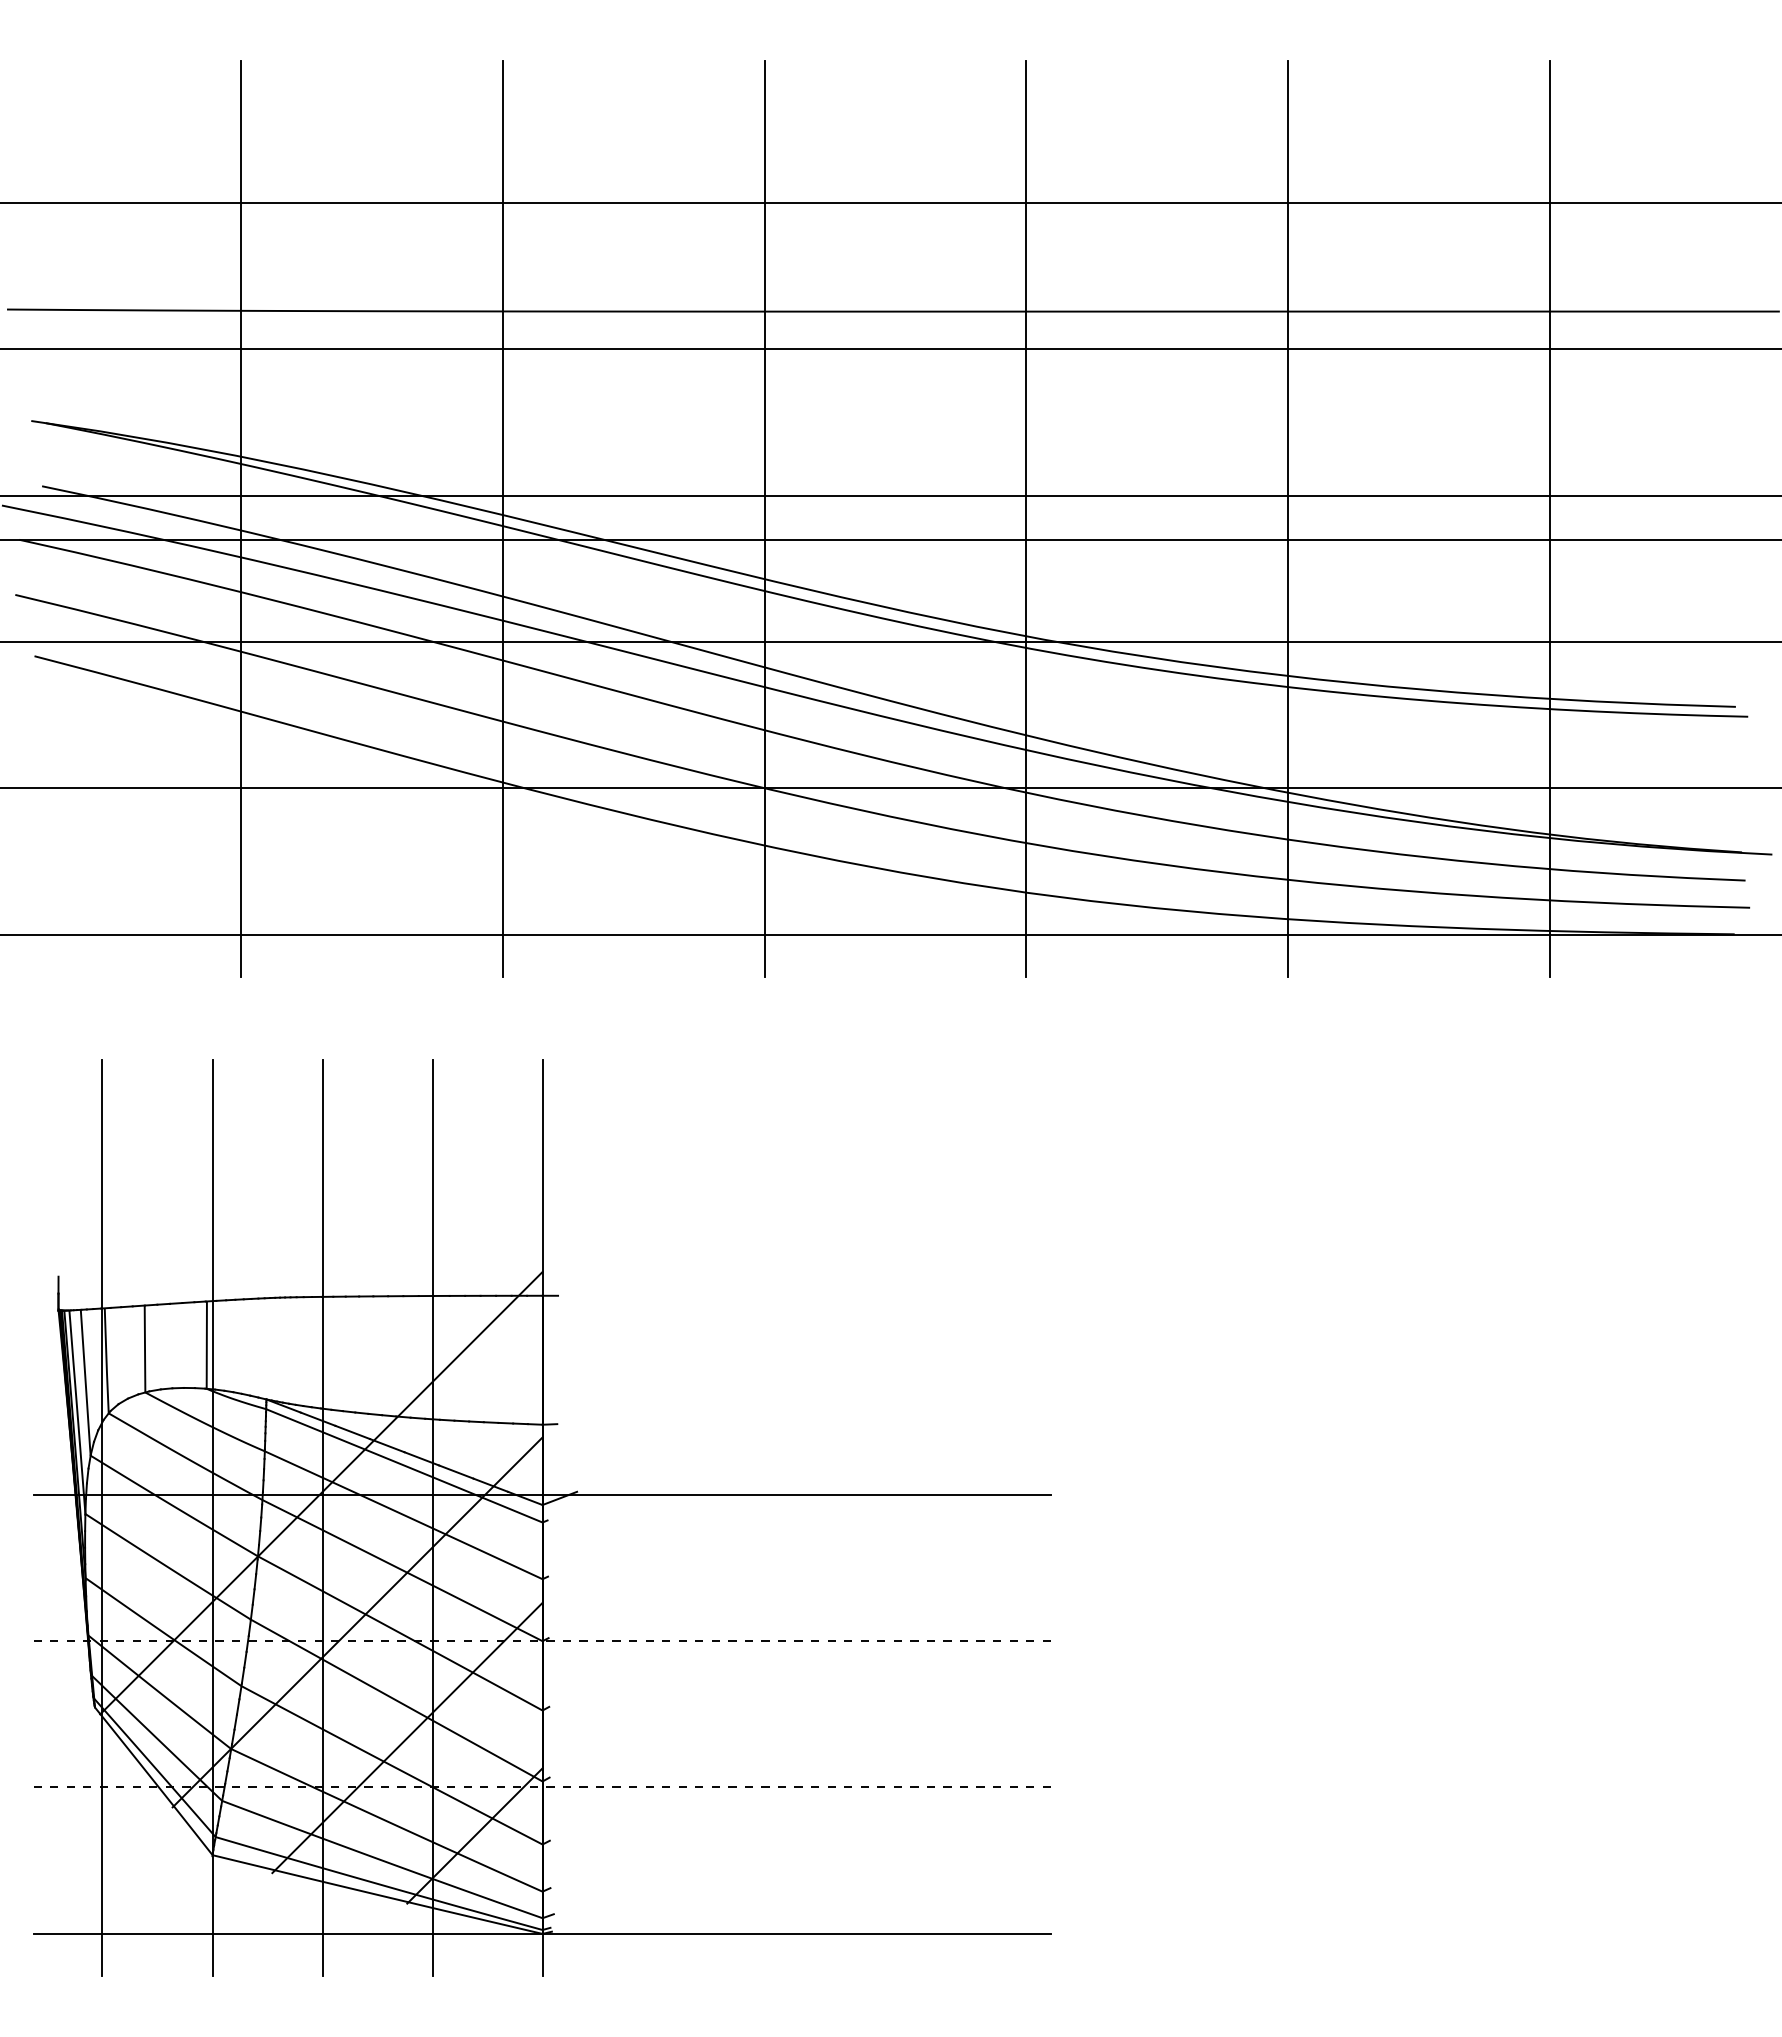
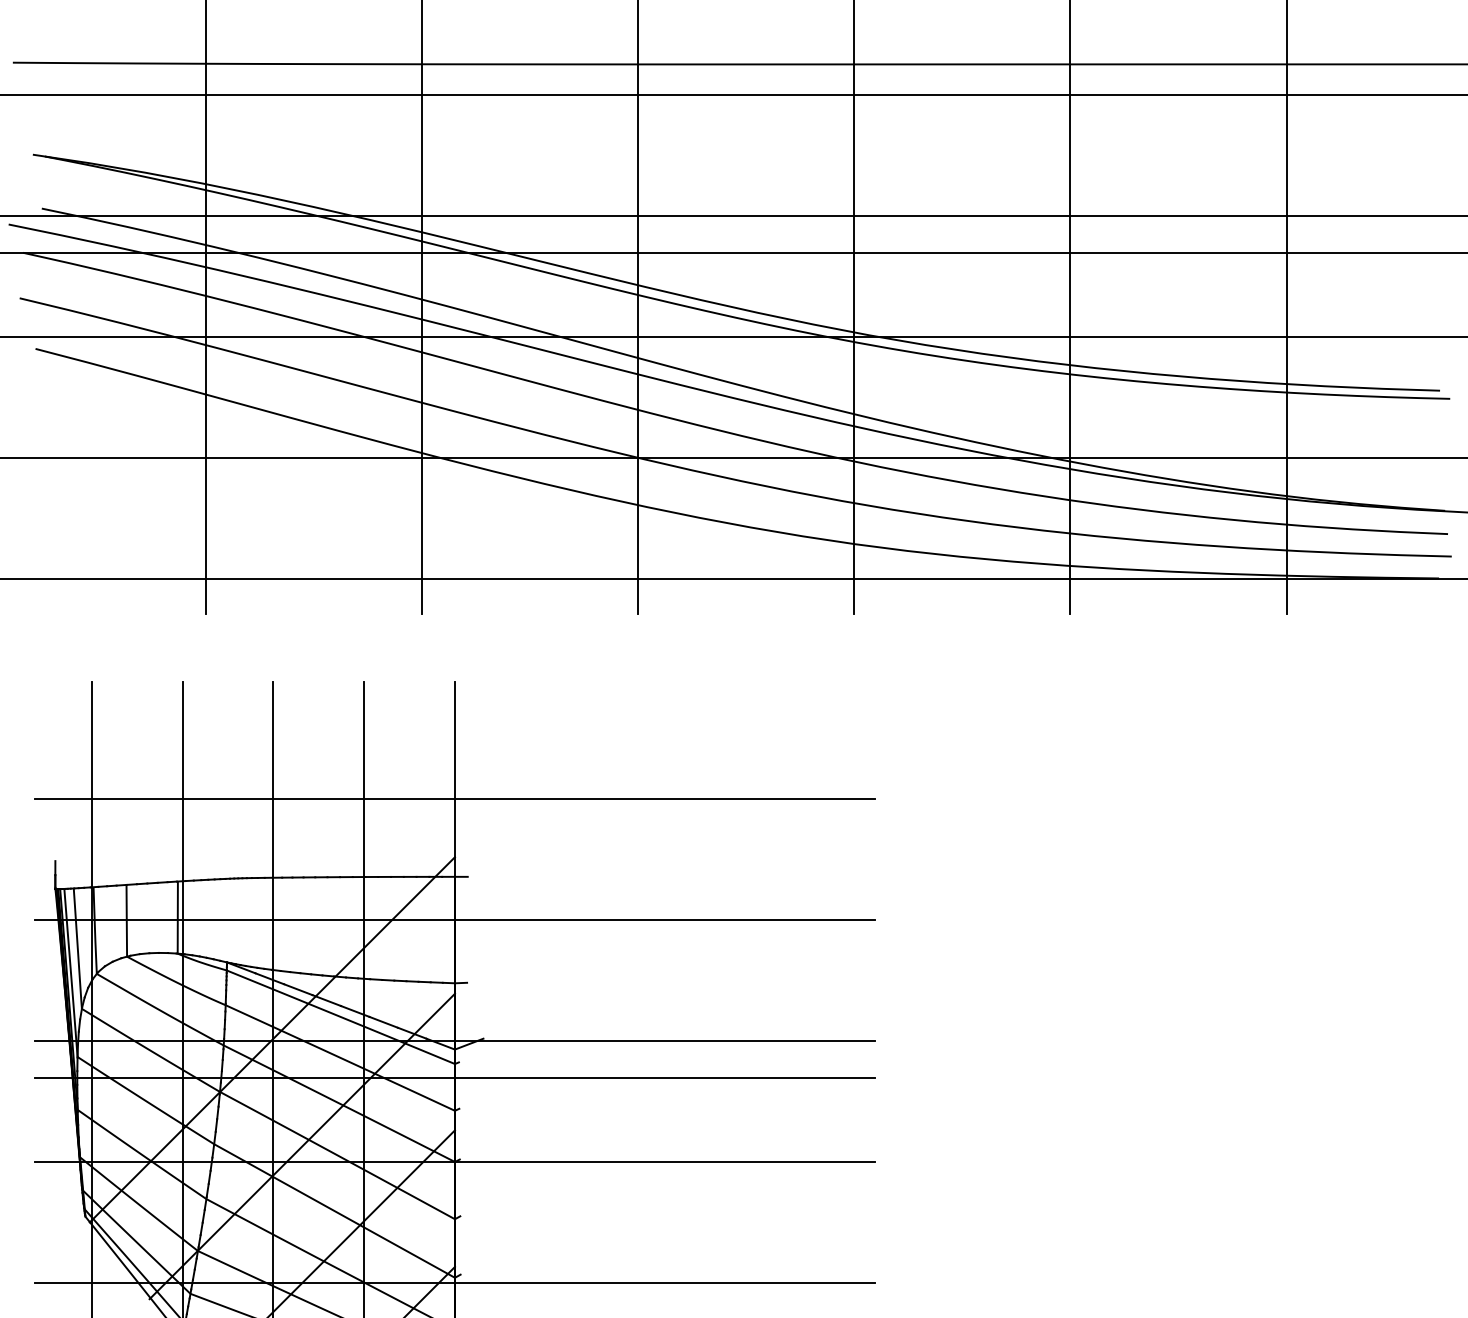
line: (542, 1201) -> (454, 799), added
line: (542, 1348) -> (454, 920), added
line: (542, 1538) -> (454, 1077), added
line: (542, 1640) -> (454, 1161), dashed -> solid
line: (542, 1787) -> (454, 1282), dashed -> solid

